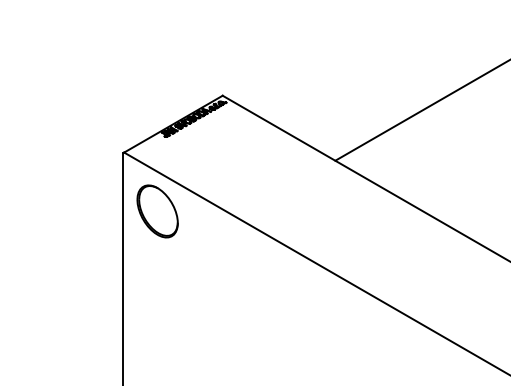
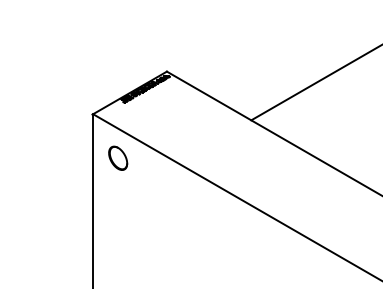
part: (157, 211) -> (118, 158), size x0.6

